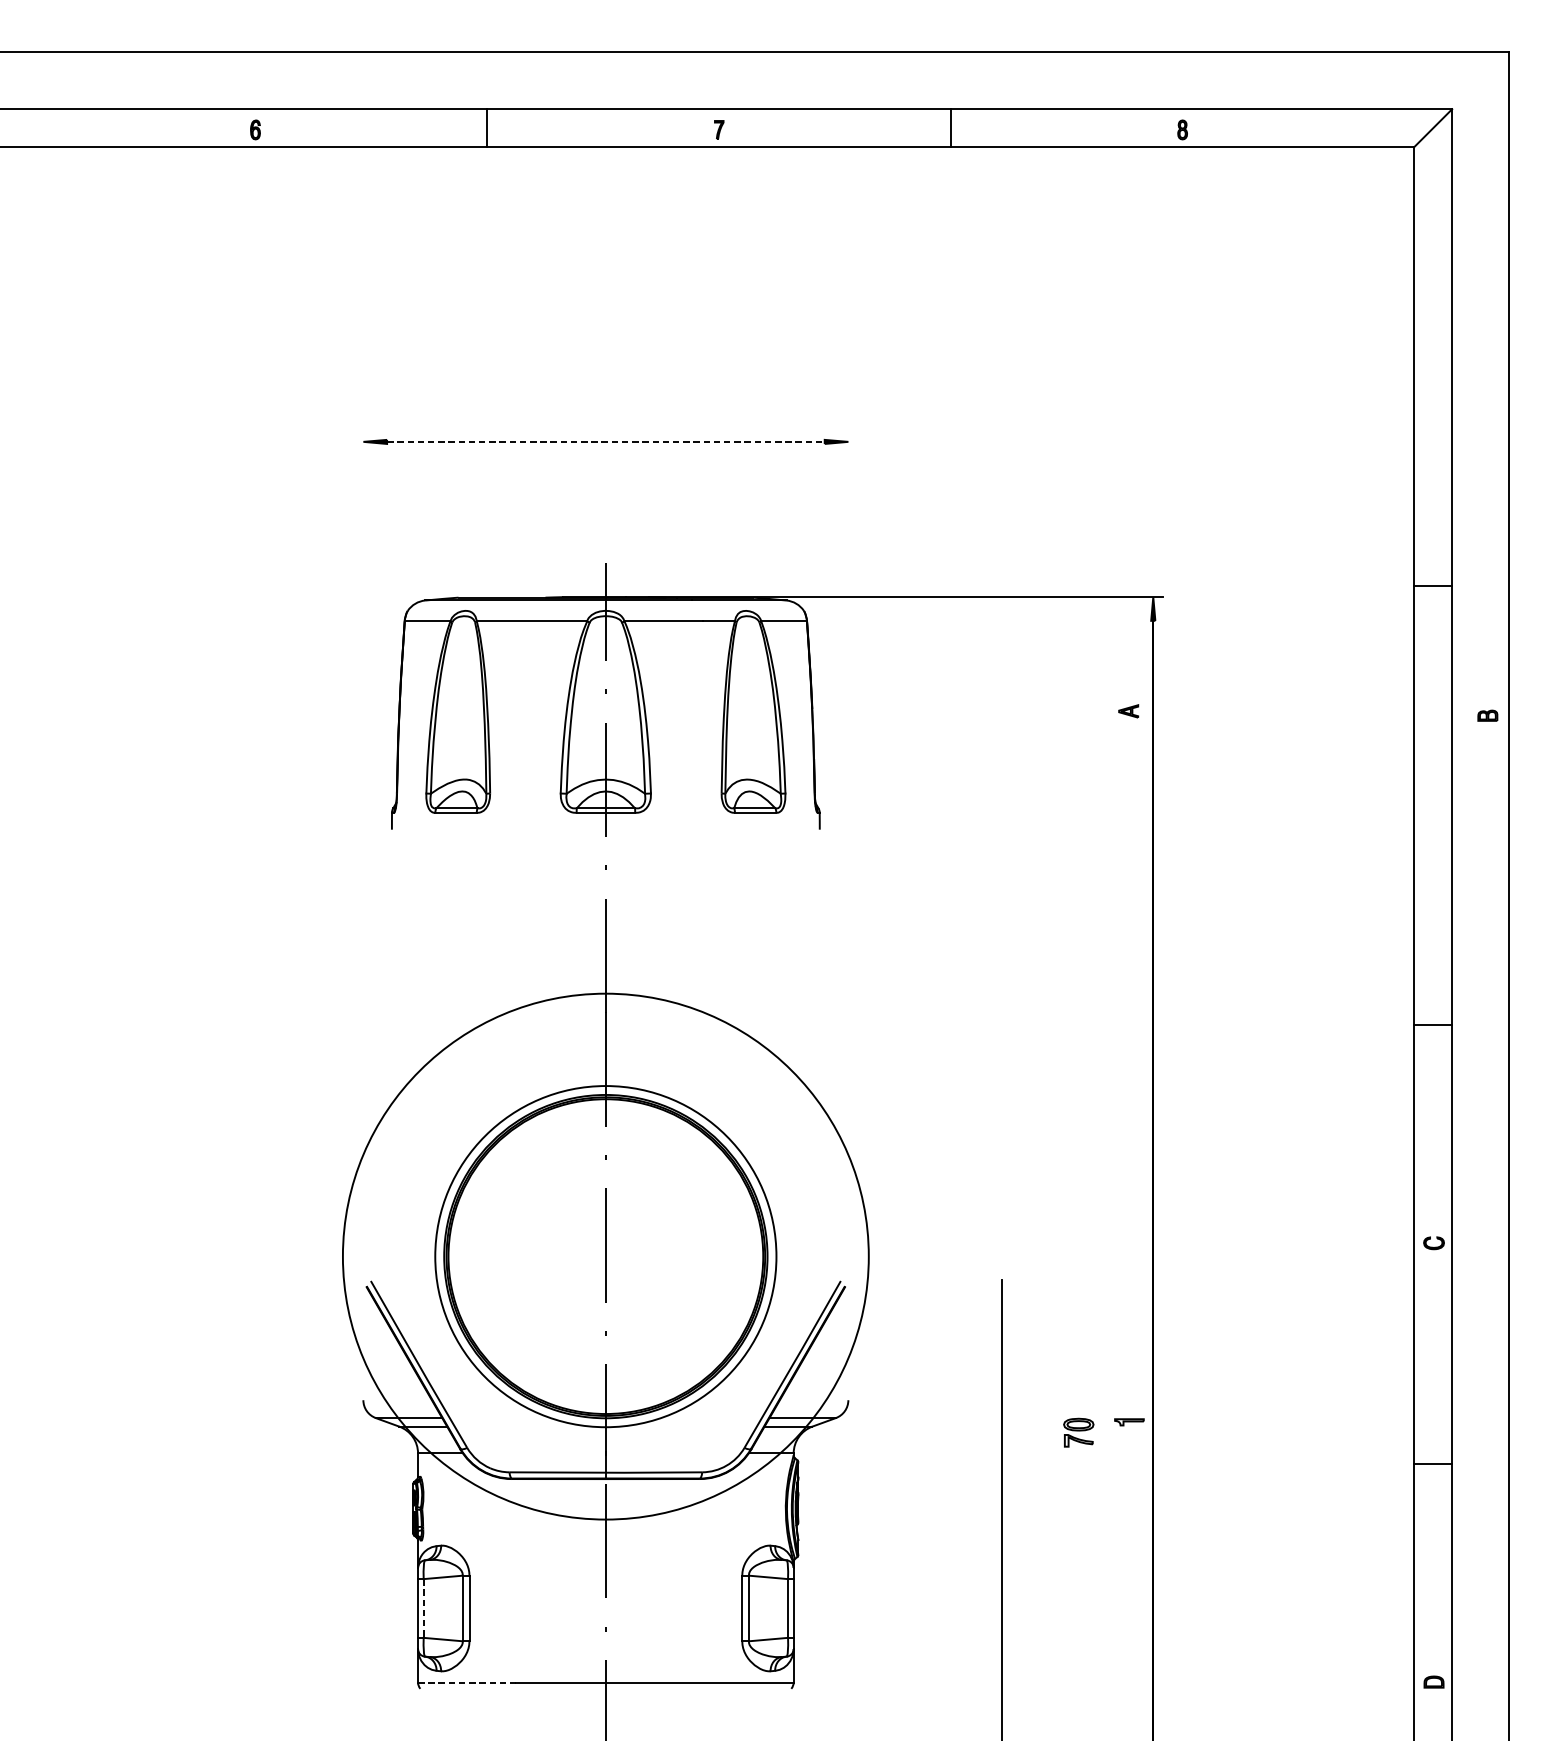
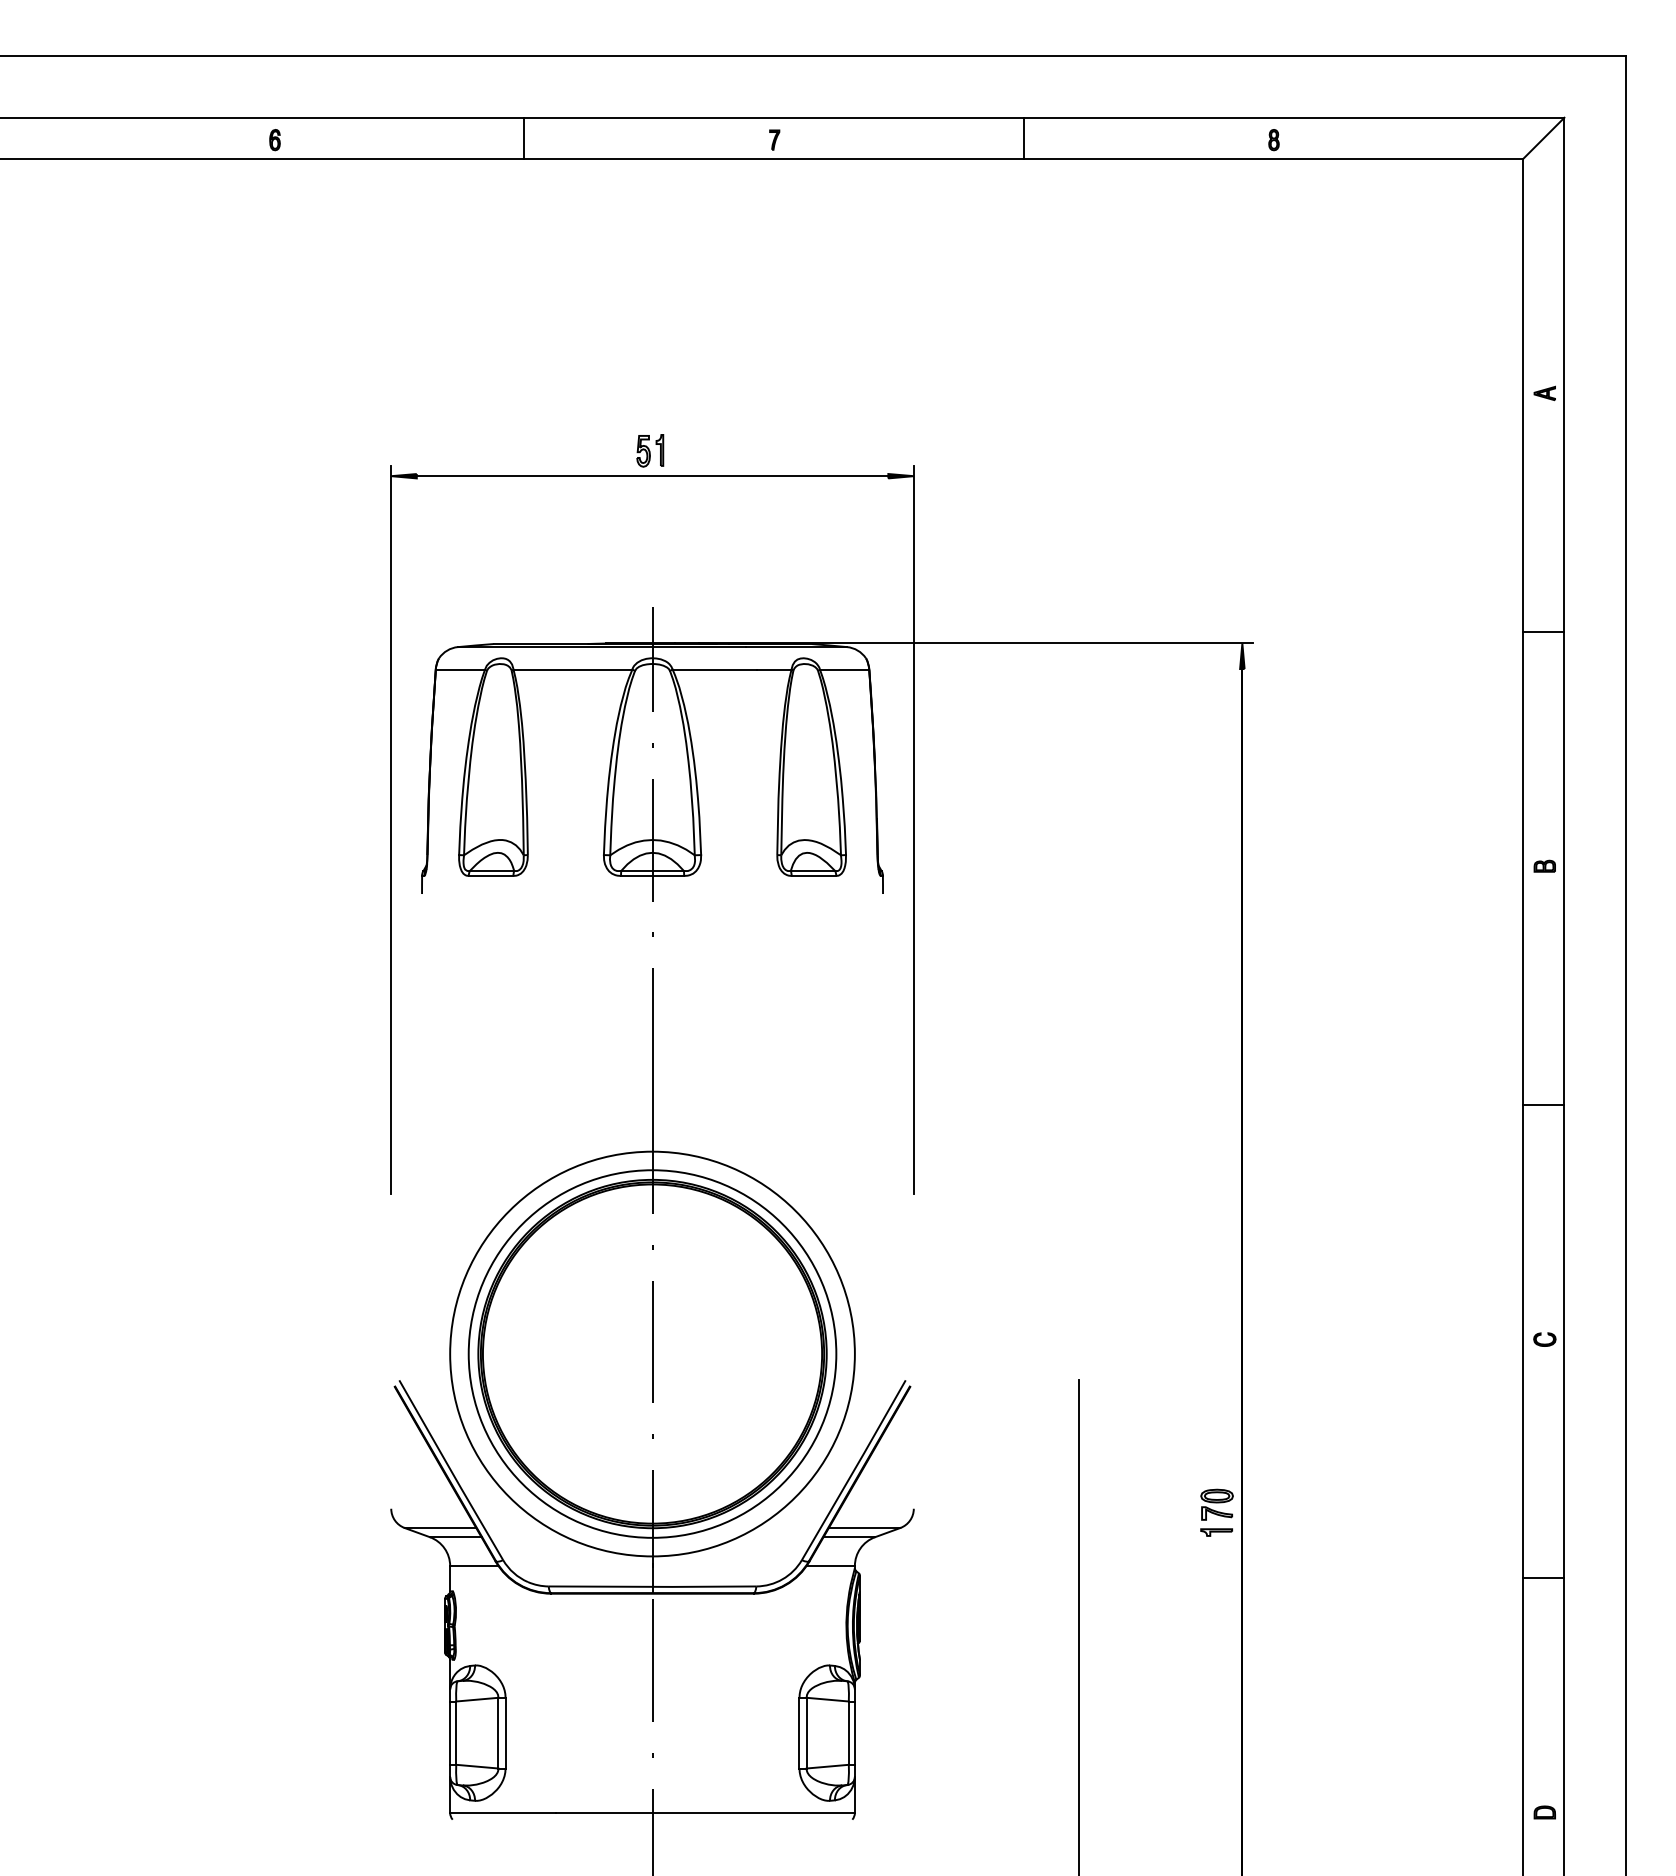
part: (603, 418) -> (650, 450), added
line: (605, 442) -> (652, 476), dashed -> solid
part: (1128, 711) -> (1544, 393), moved
part: (1487, 715) -> (1544, 865), moved
line: (363, 769) -> (391, 829), added
line: (848, 769) -> (913, 829), added
circle: (605, 1256) -> (652, 1353), size x0.71
part: (1078, 1432) -> (1216, 1504), moved
line: (423, 1608) -> (456, 1733), dashed -> solid
line: (466, 1682) -> (502, 1812), dashed -> solid

